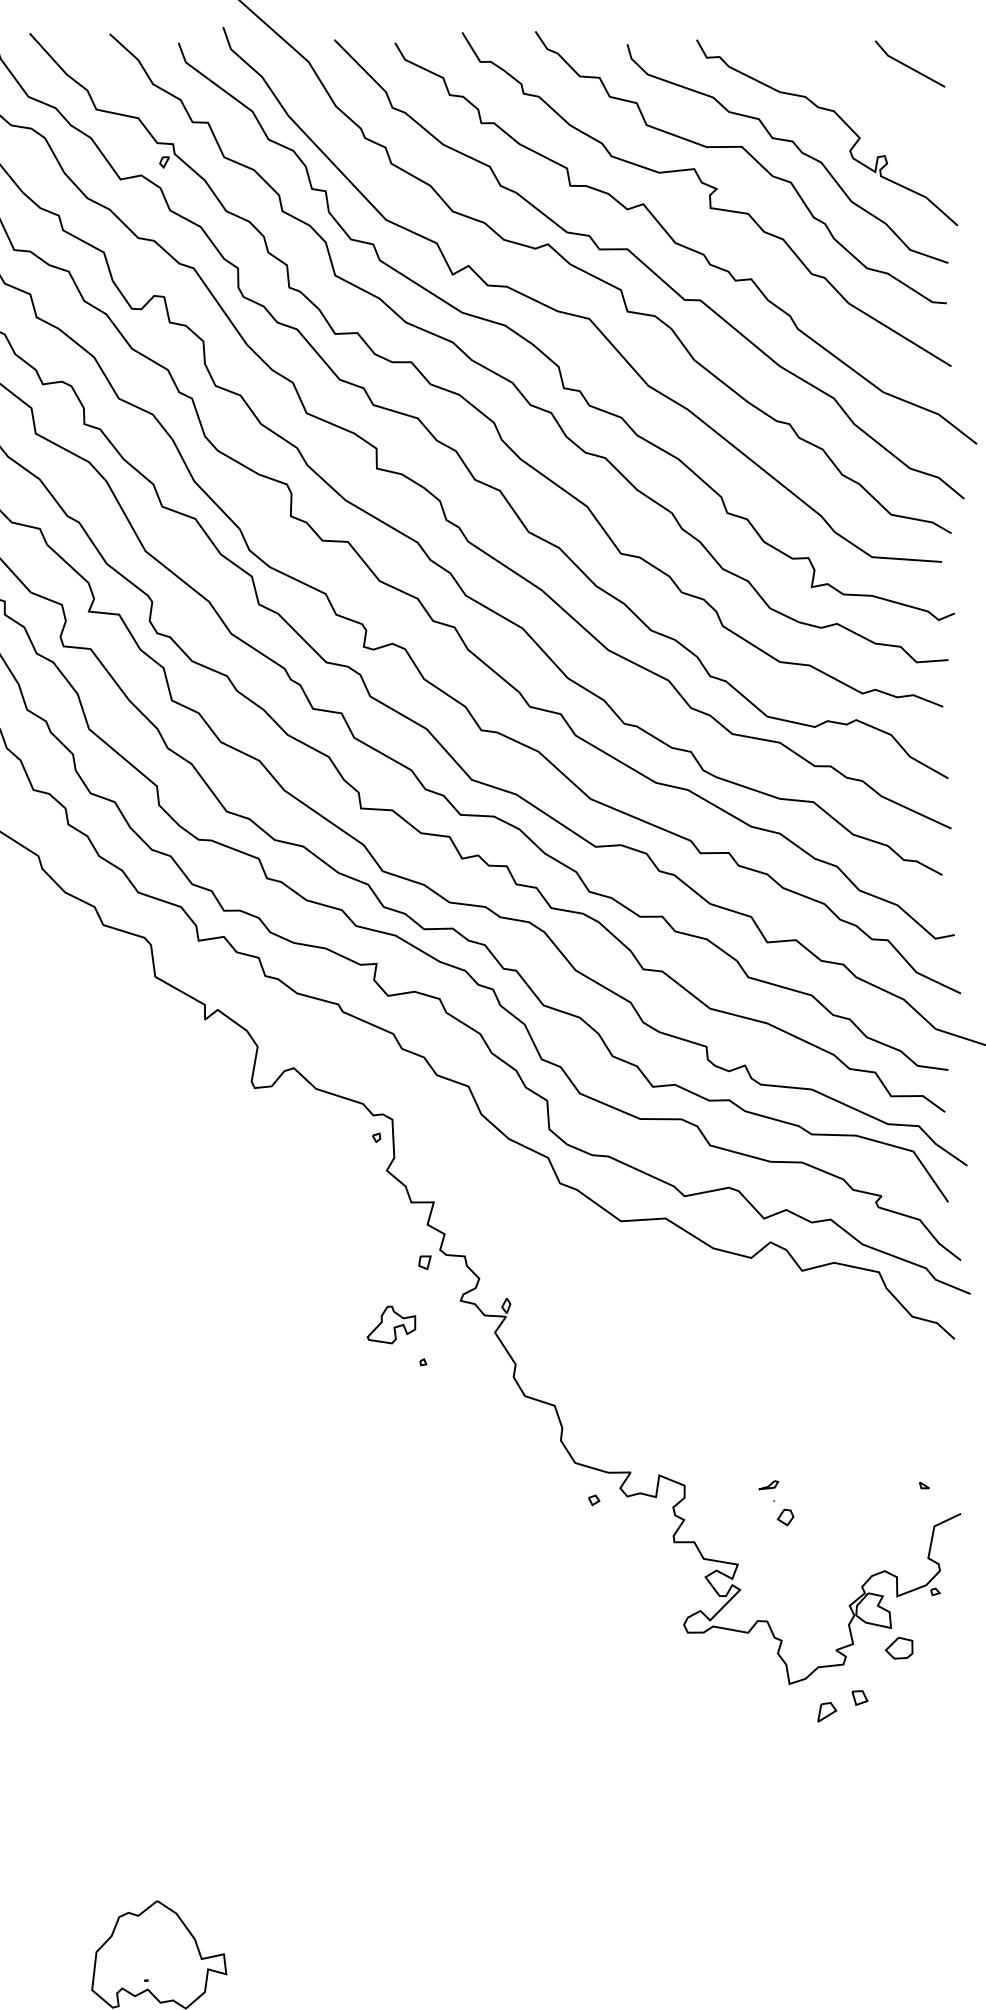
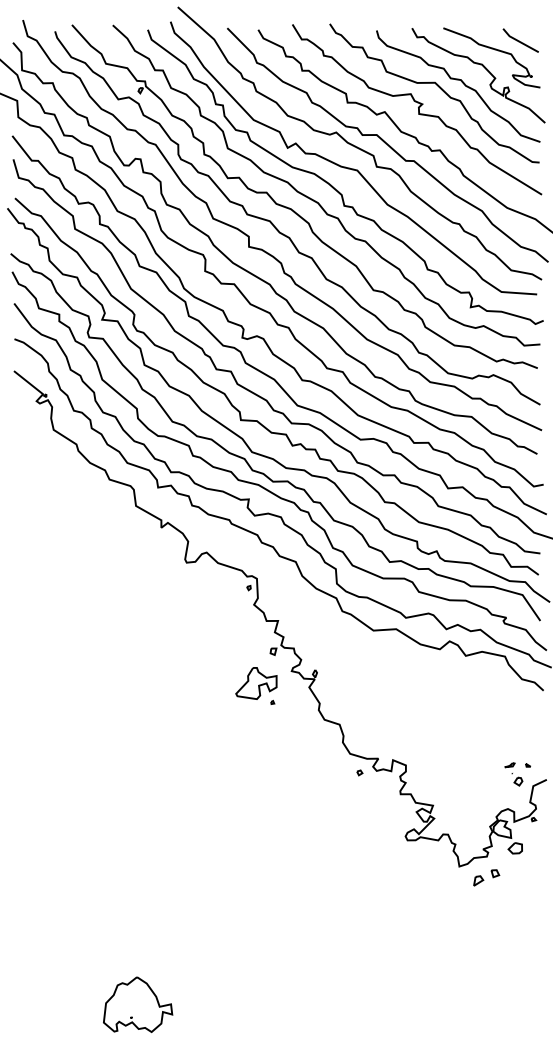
part: (858, 83) -> (494, 50), added
part: (391, 1325) -> (256, 683), size x1.67
part: (775, 1503) -> (513, 774), moved

